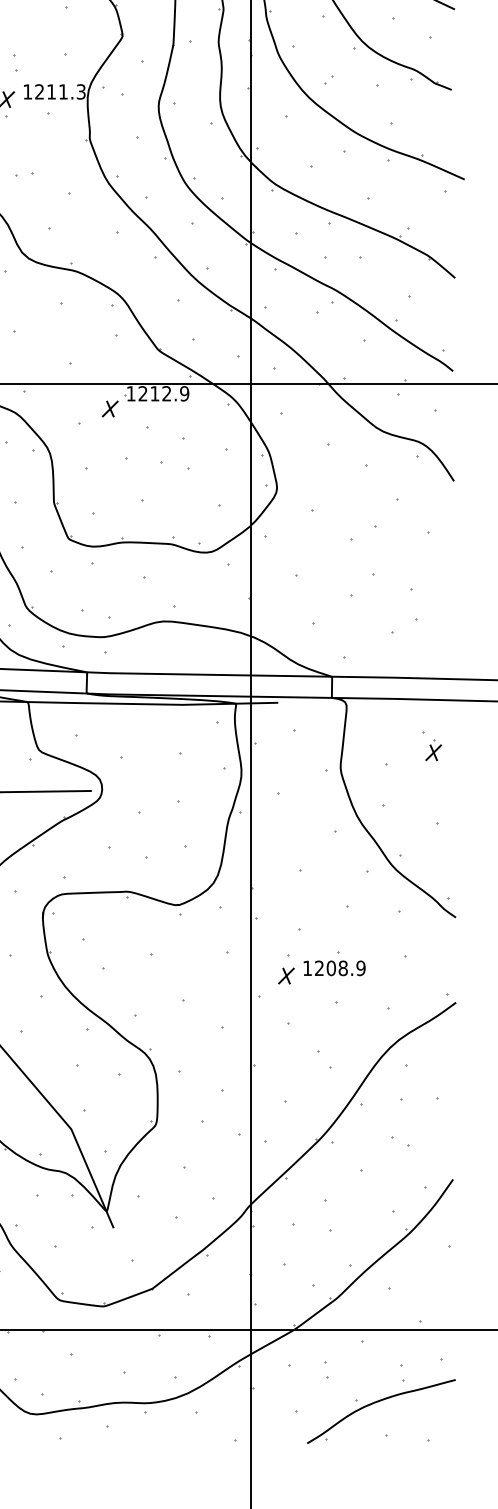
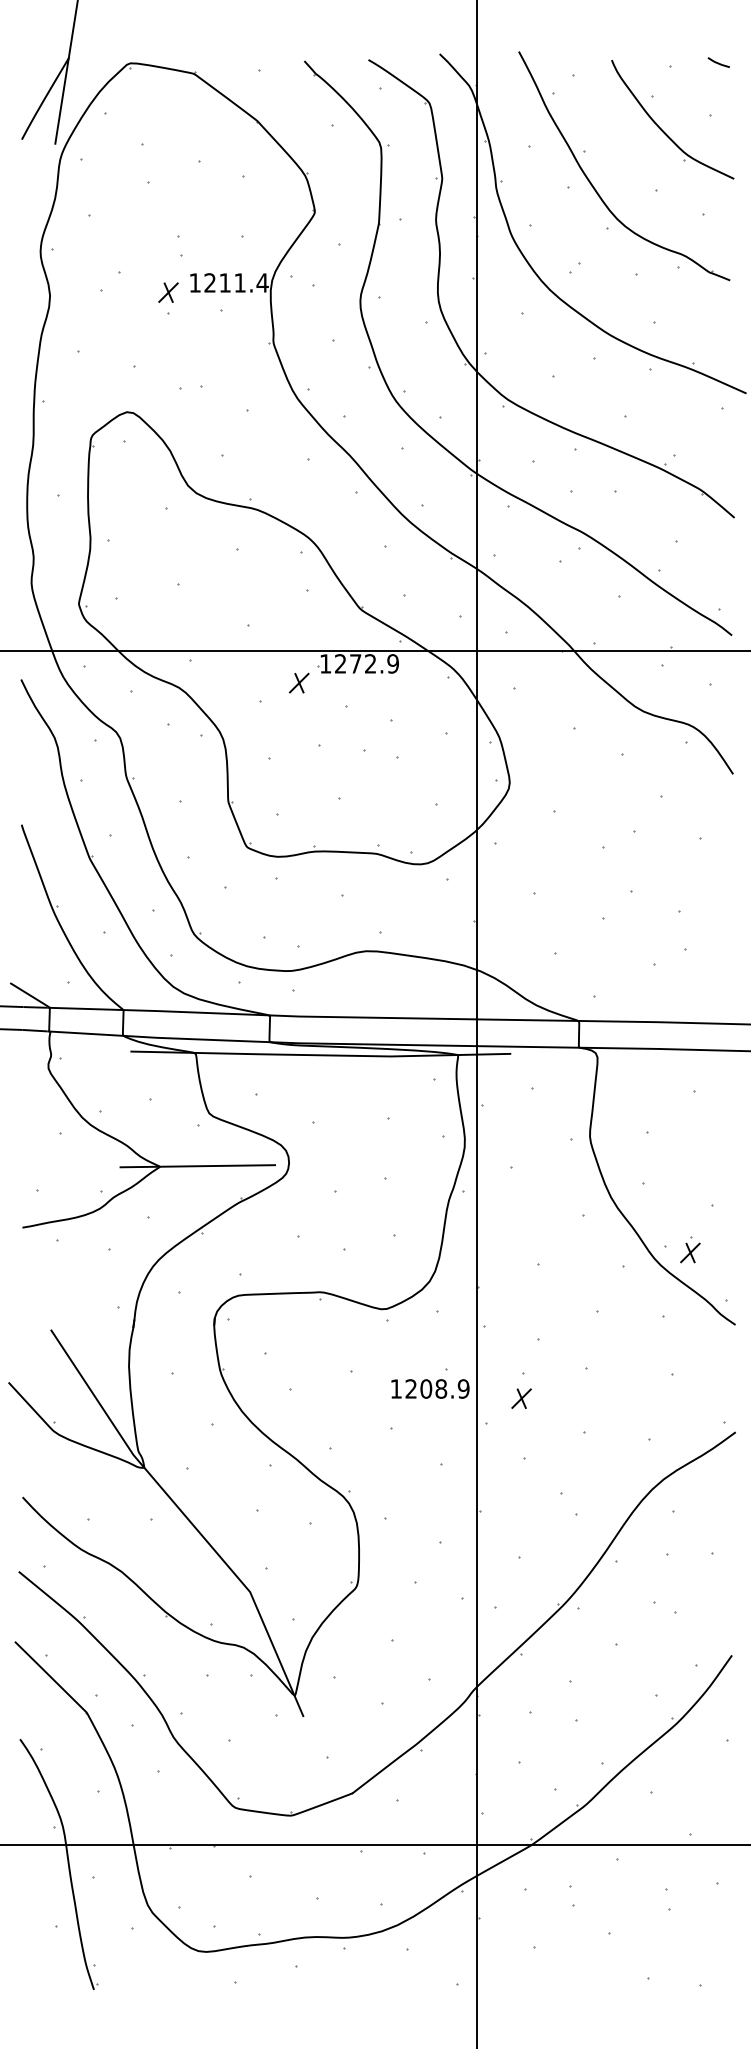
text: (81, 91) -> (262, 282), 1211.3 -> 1211.4
text: (154, 393) -> (355, 663), 1212.9 -> 1272.9
part: (433, 750) -> (690, 1249), moved
text: (334, 967) -> (430, 1388), moved
part: (376, 1402) -> (635, 1937), removed

